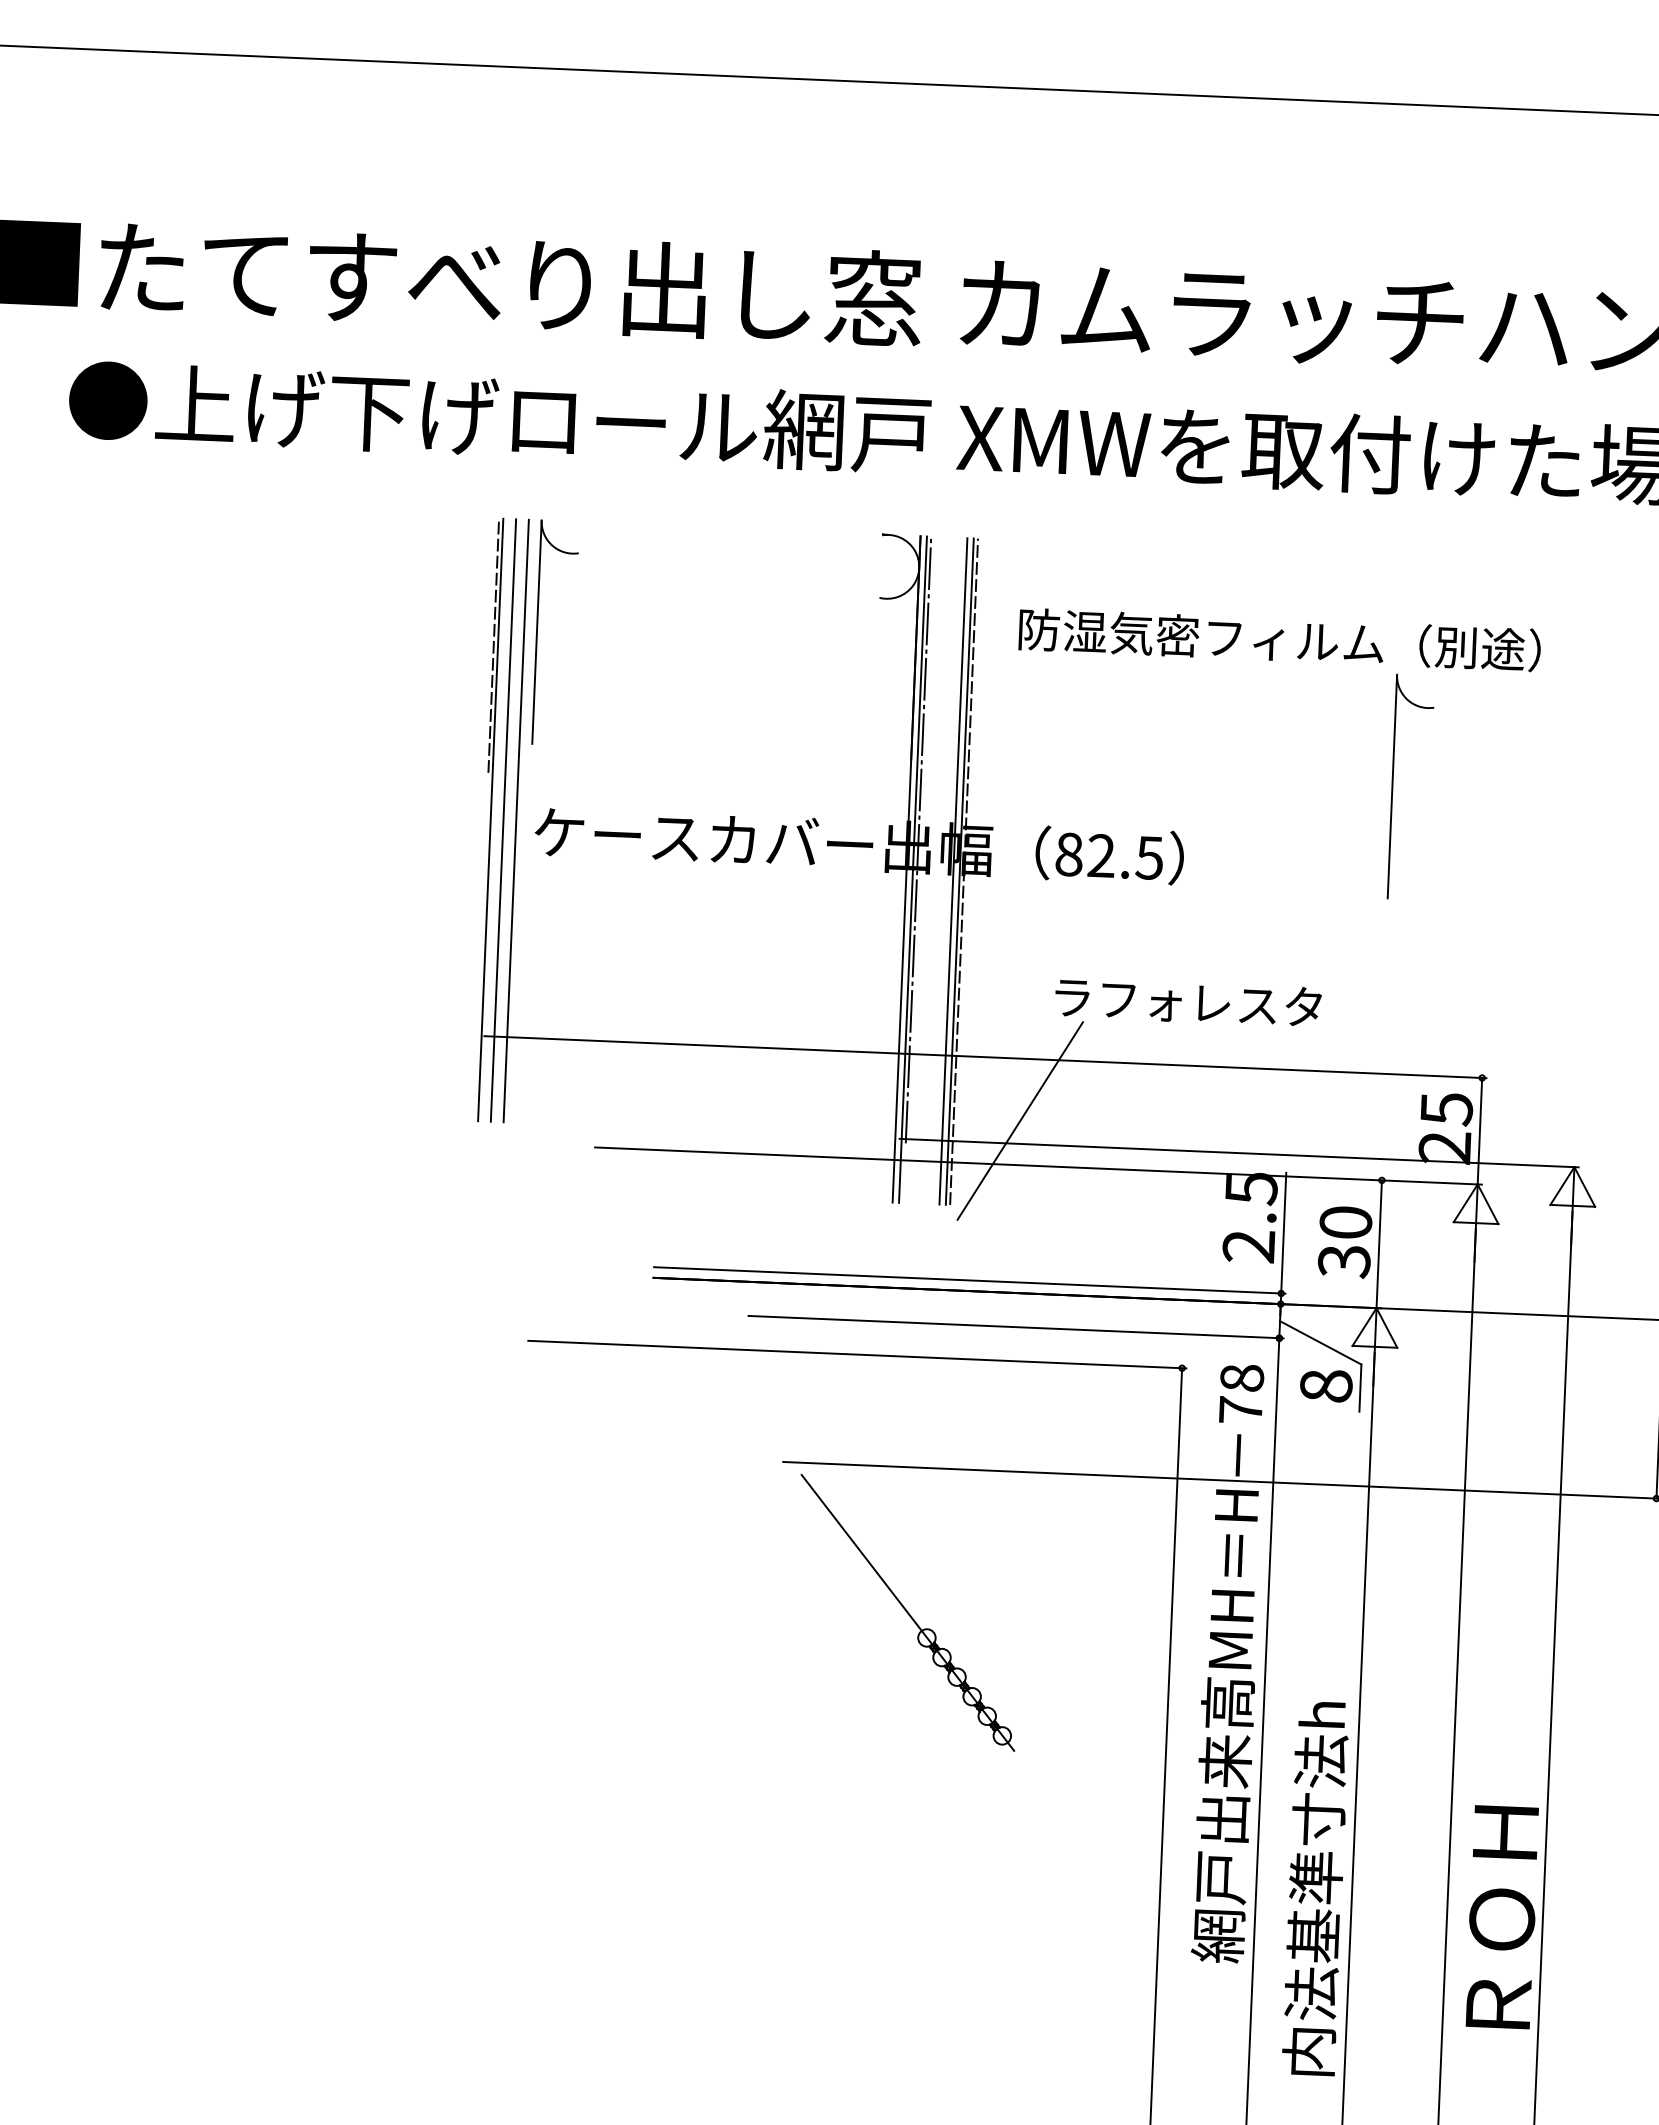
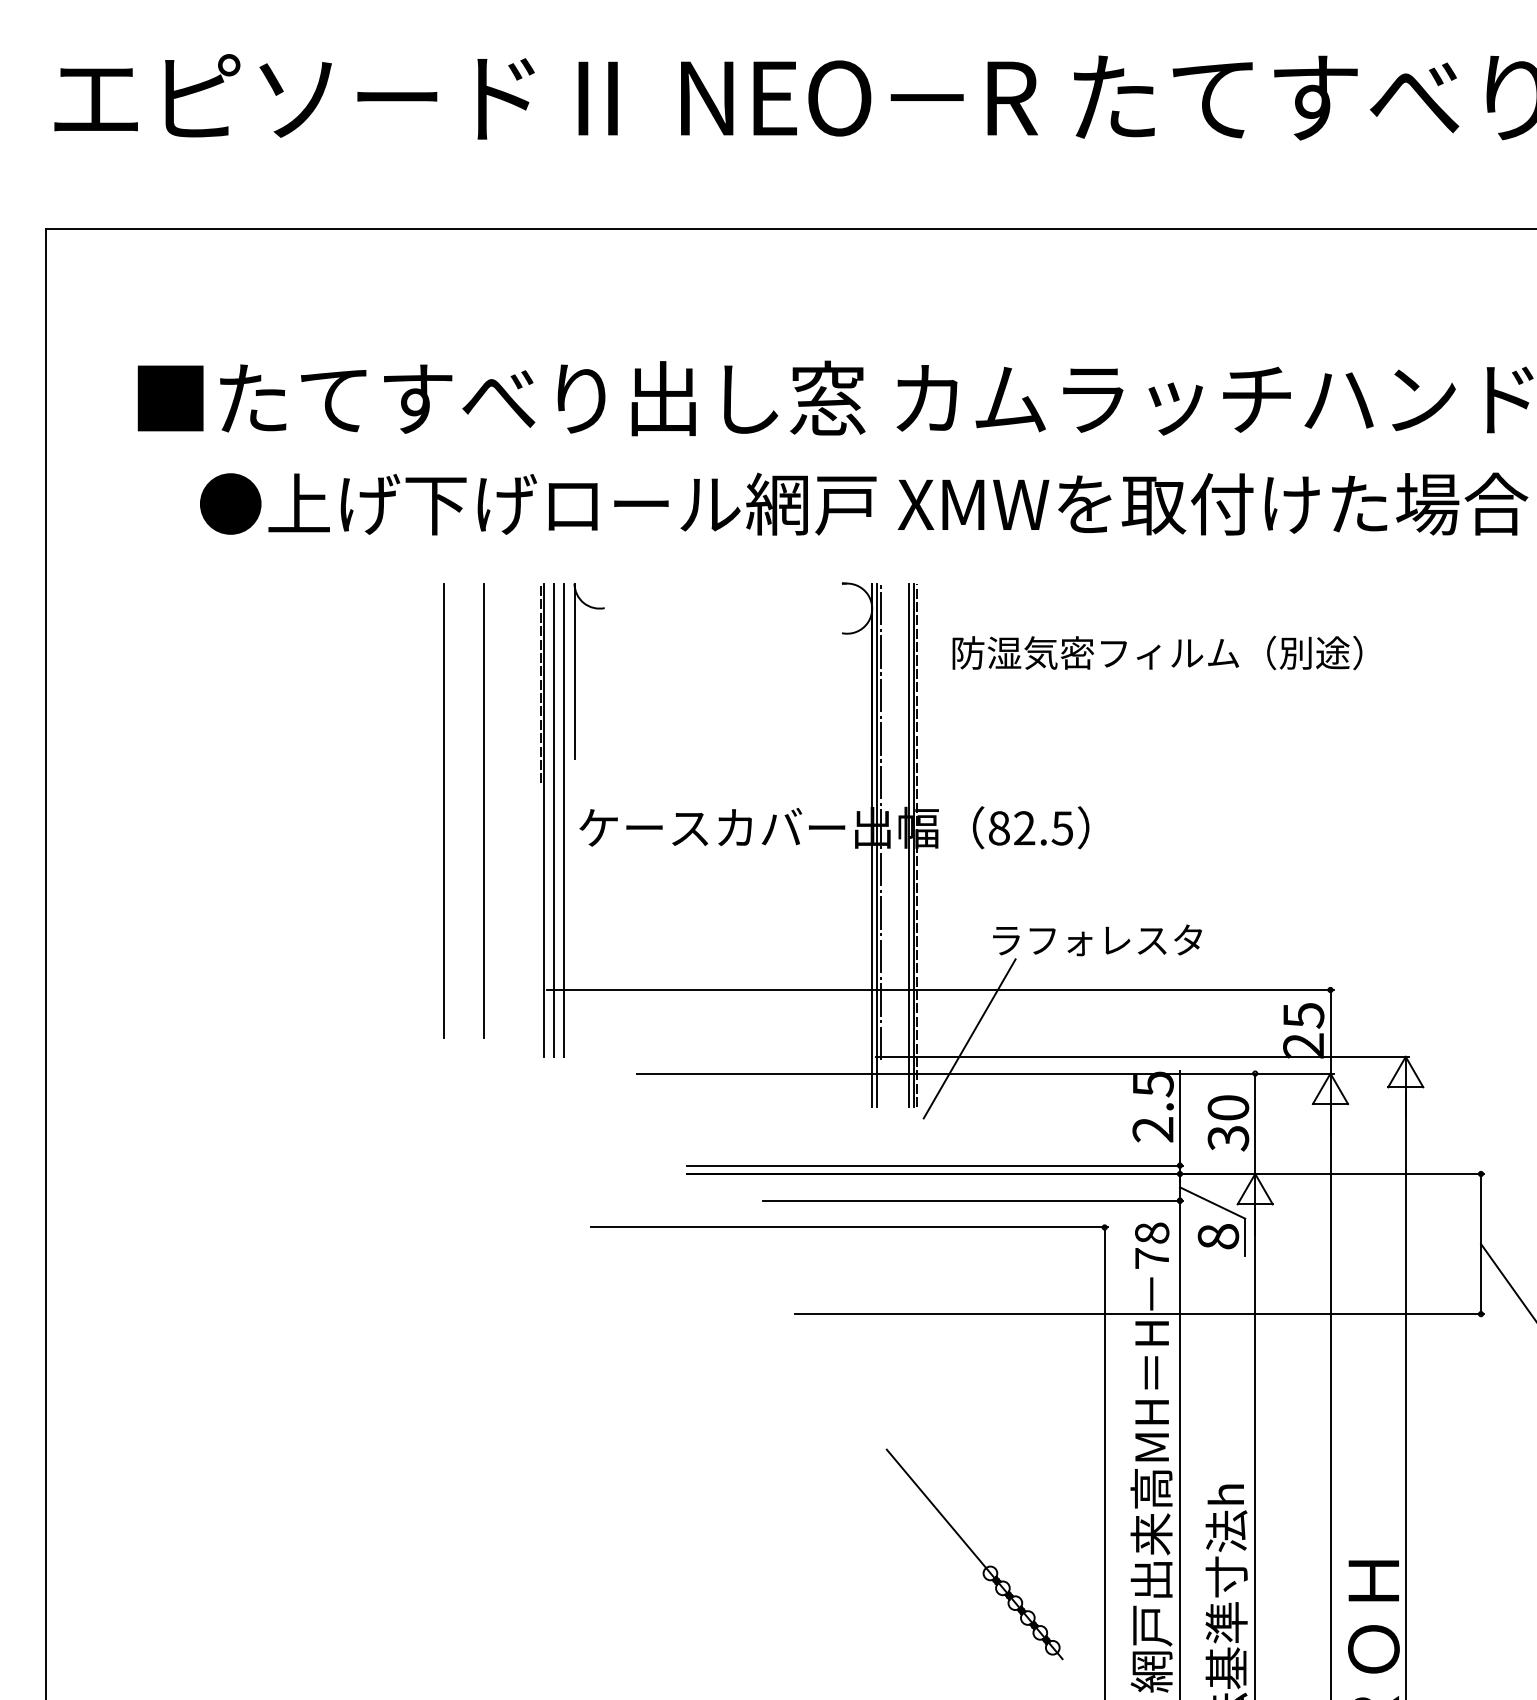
part: (1393, 786) -> (1251, 764), removed
line: (364, 802) -> (444, 810), added
line: (414, 804) -> (484, 810), added
part: (907, 1613) -> (974, 1554), moved

